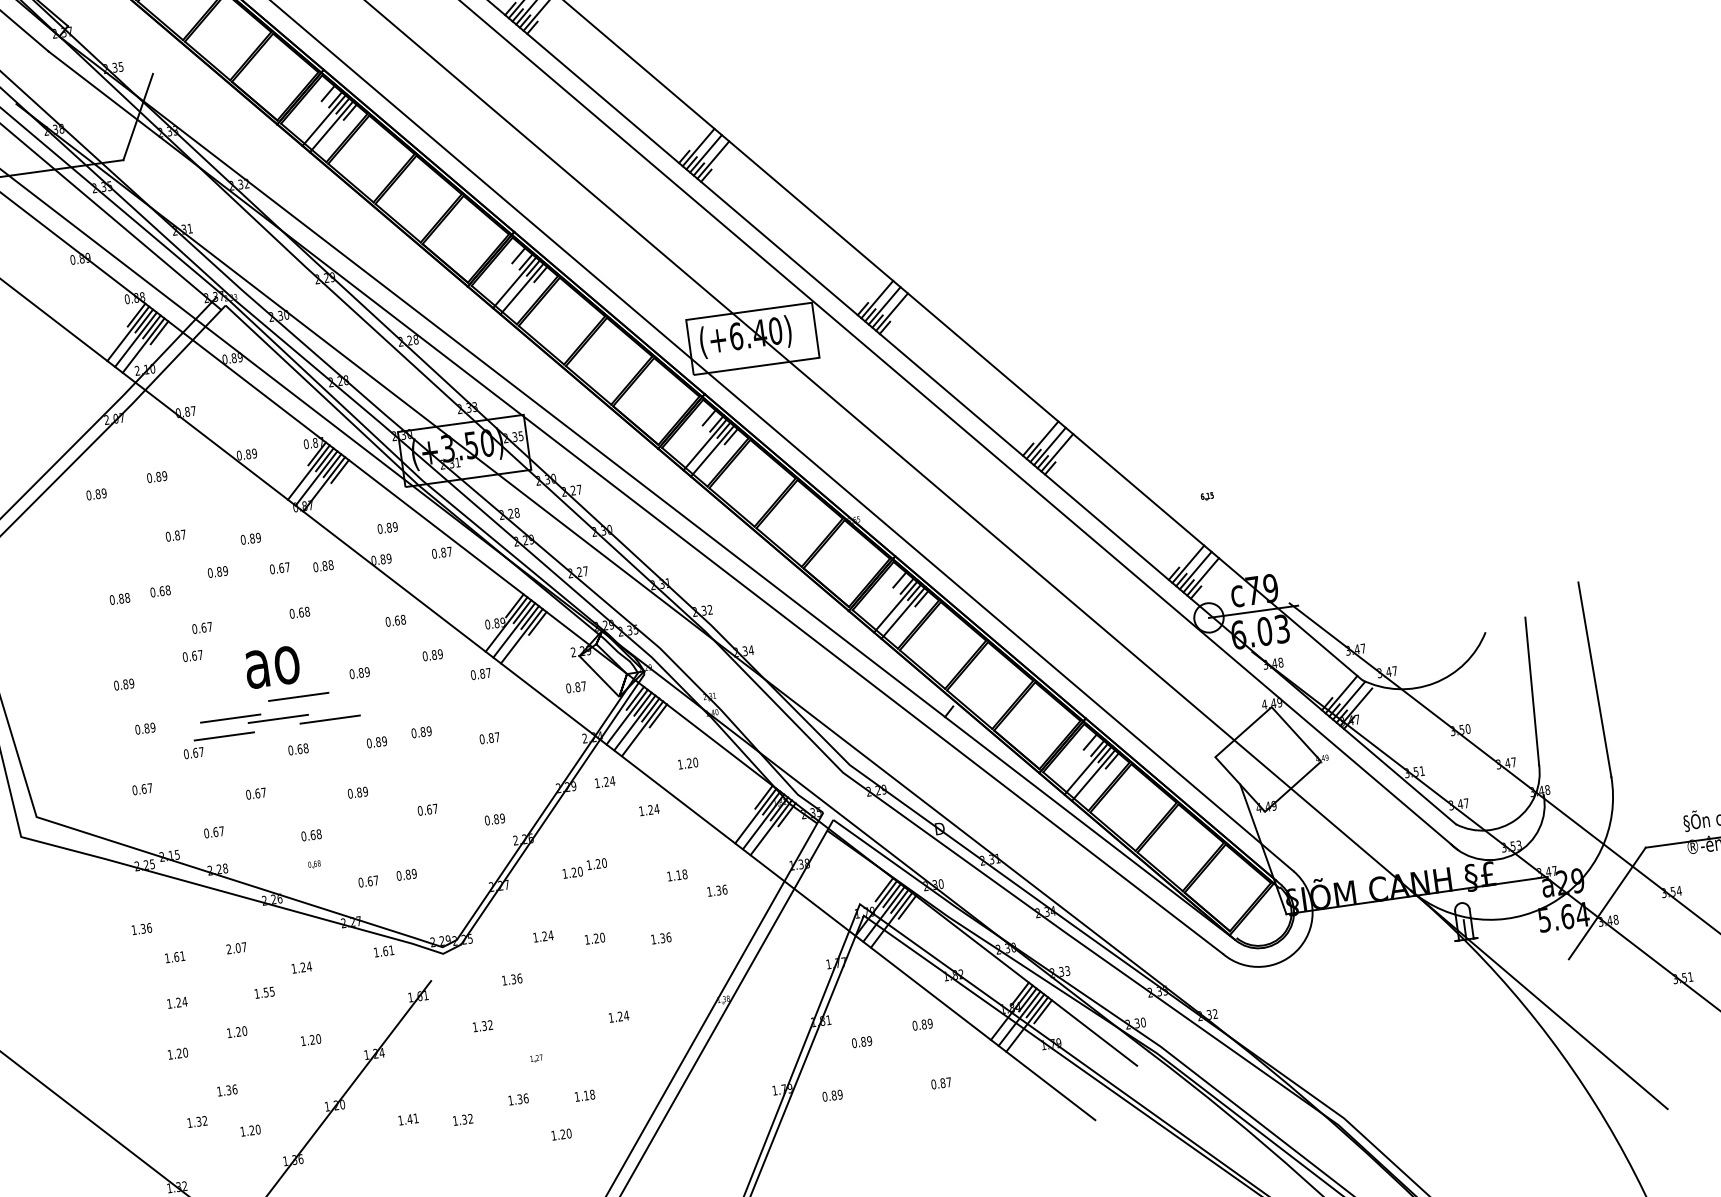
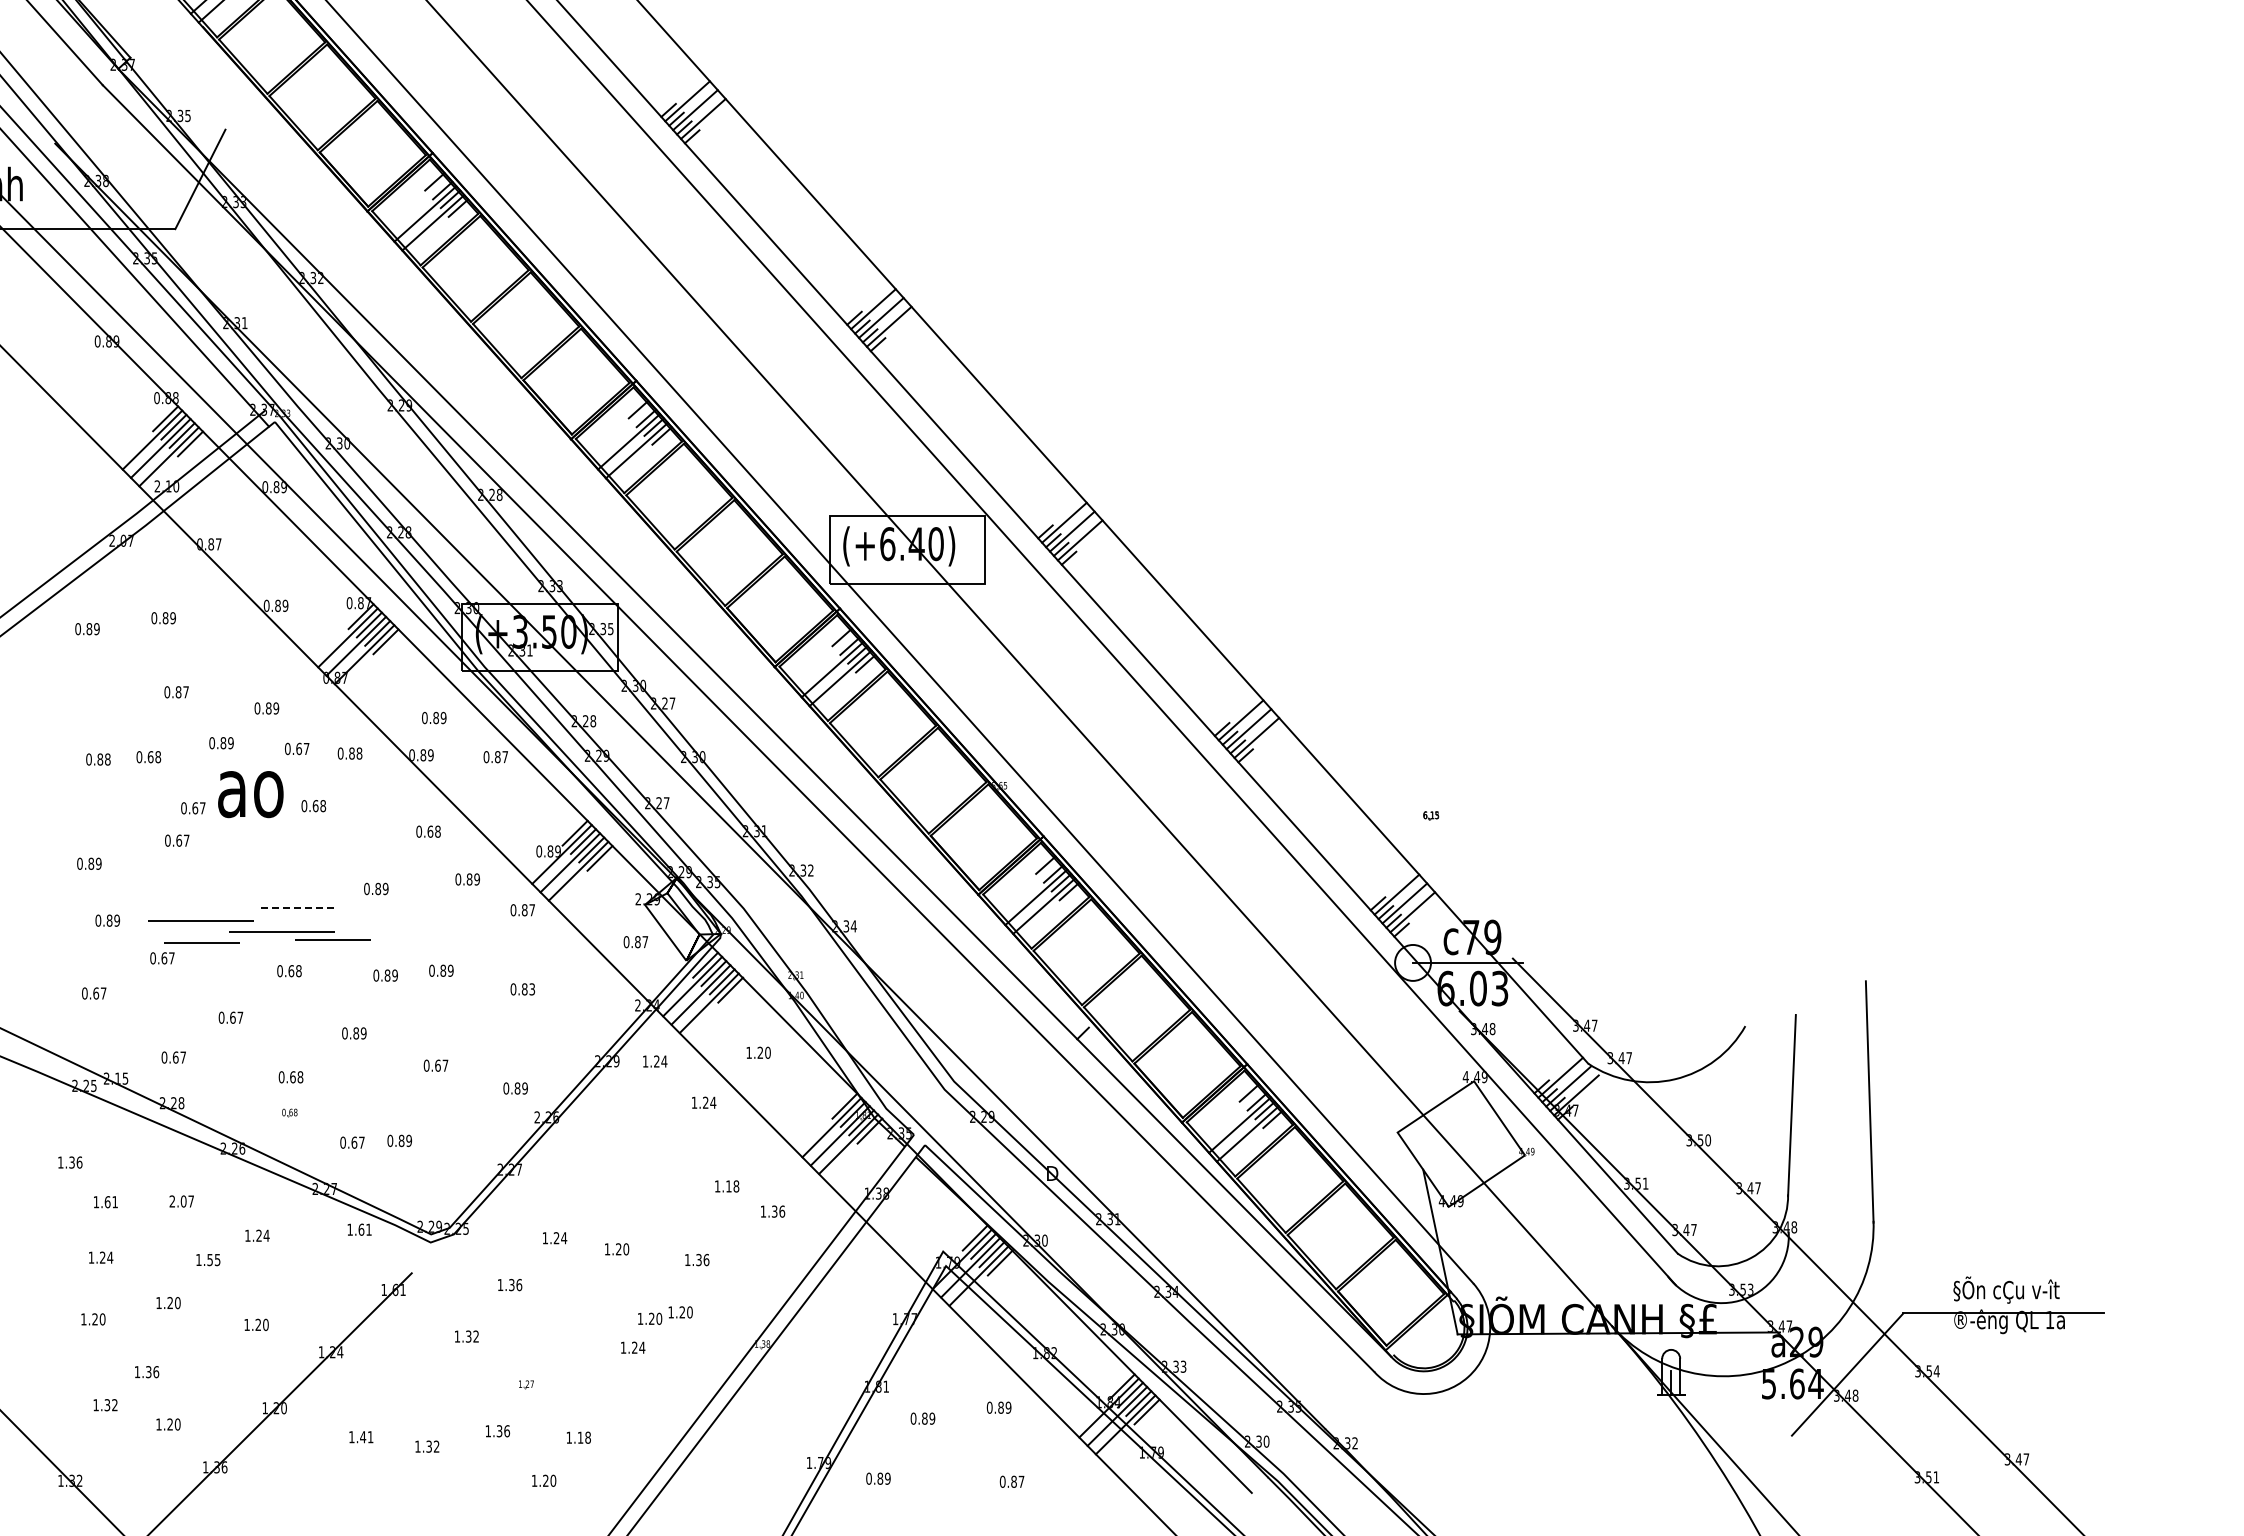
text: (272, 667) -> (250, 794), moved
line: (298, 696) -> (298, 907), solid -> dashed
part: (254, 718) -> (241, 926), size x1.4
text: (496, 737) -> (531, 989), 0.87 -> 0.83
text: (584, 868) -> (665, 1315), moved

